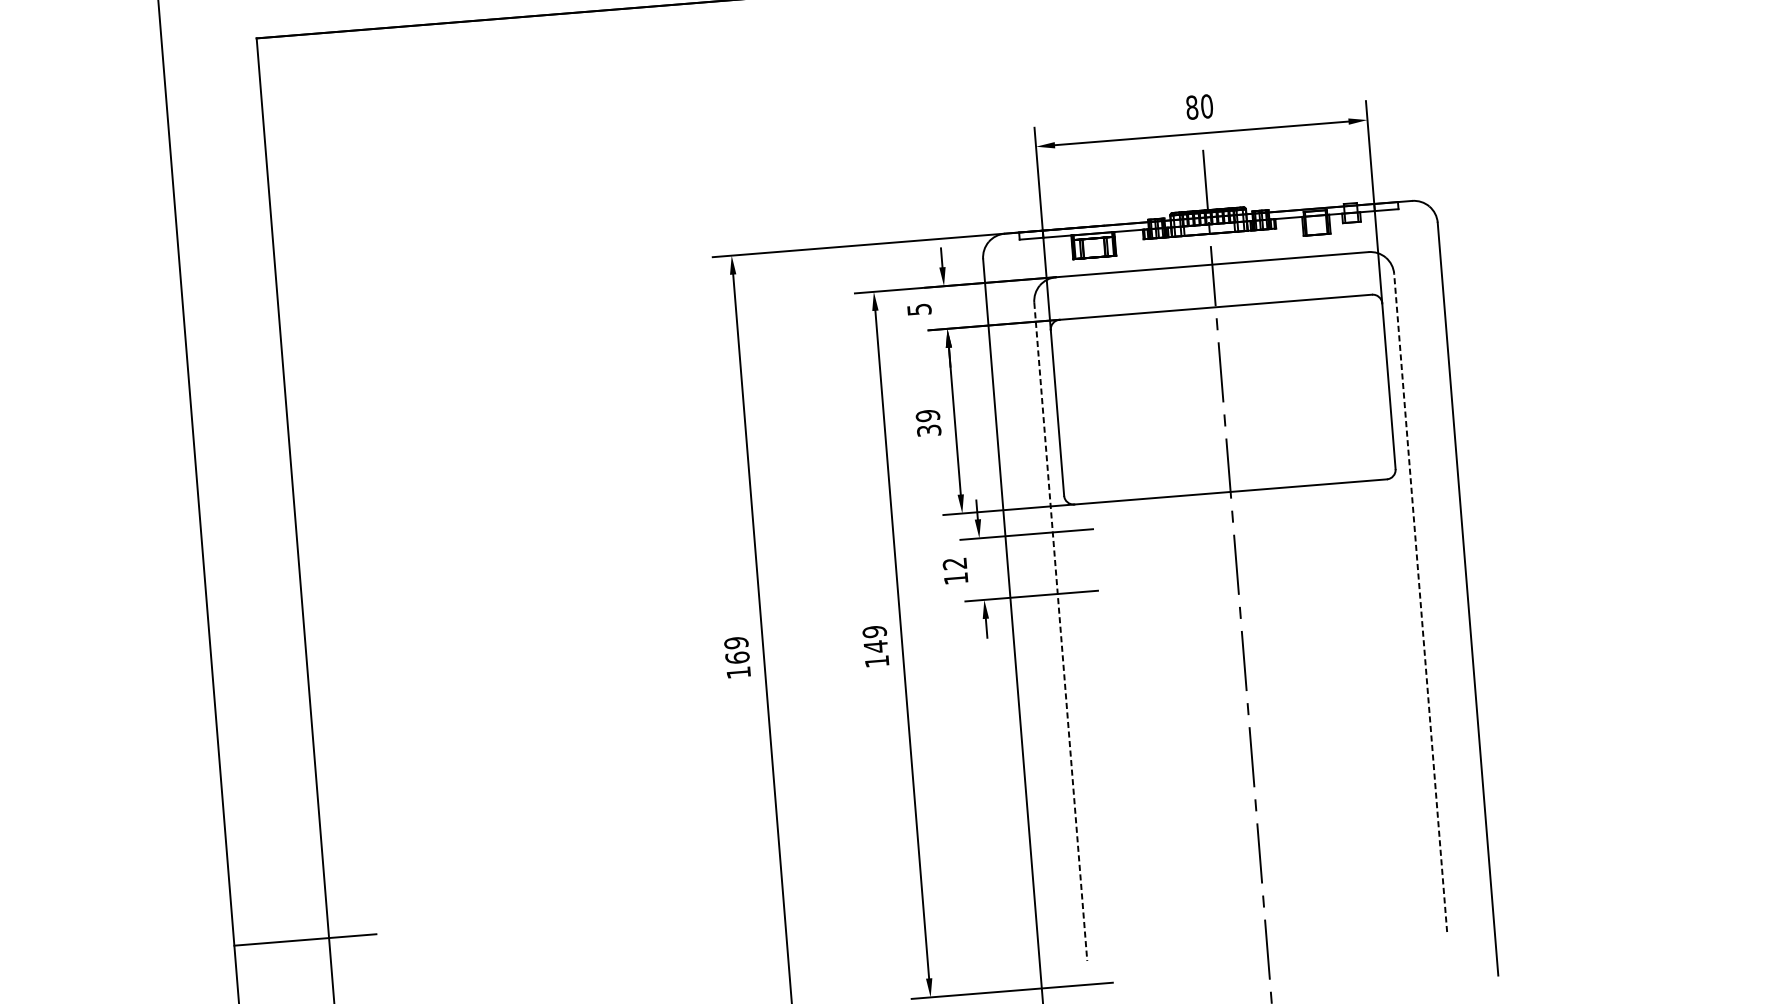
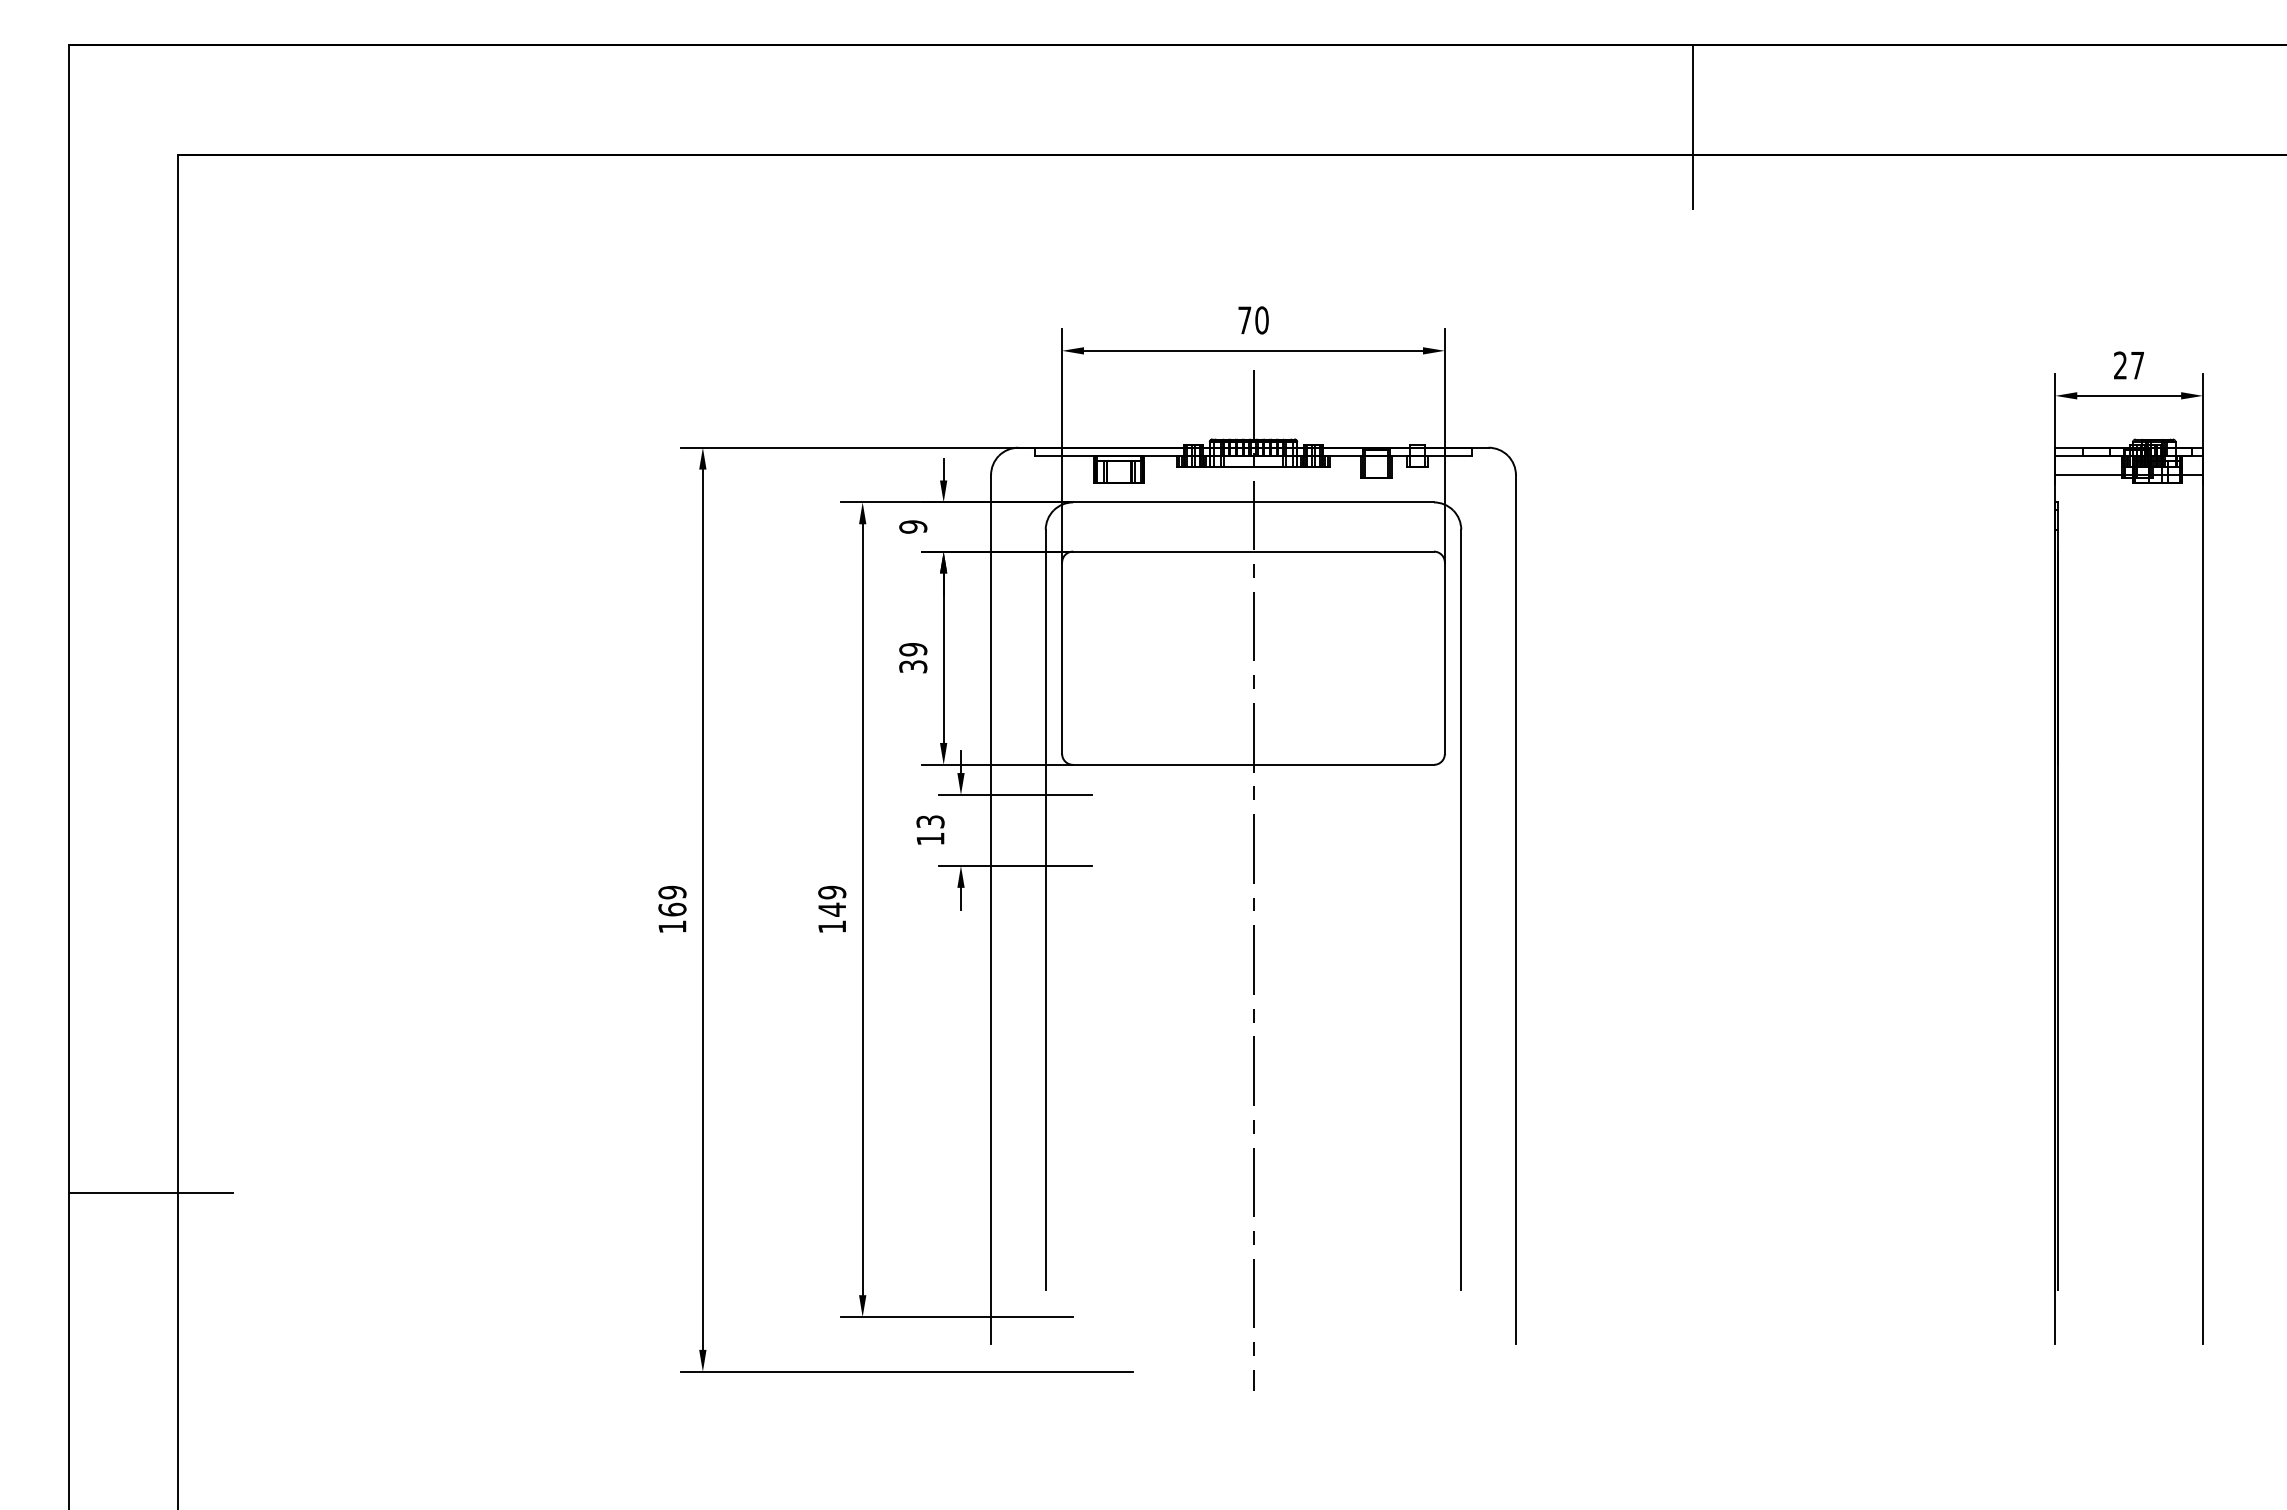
text: (1191, 107) -> (1244, 320), 80 -> 70
text: (919, 309) -> (913, 526), 5 -> 9
text: (954, 563) -> (930, 821), 12 -> 13
line: (1420, 602) -> (1461, 909), dashed -> solid
line: (1060, 632) -> (1045, 910), dashed -> solid

